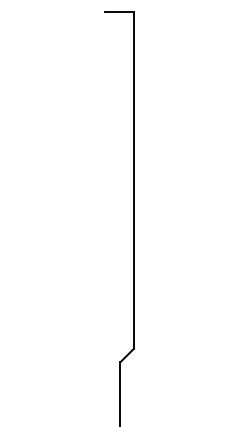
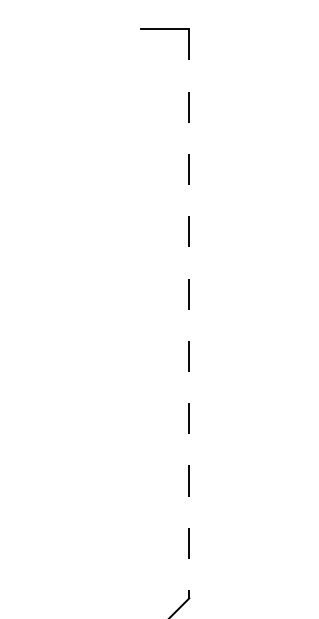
line: (133, 180) -> (188, 313), solid -> dashed

